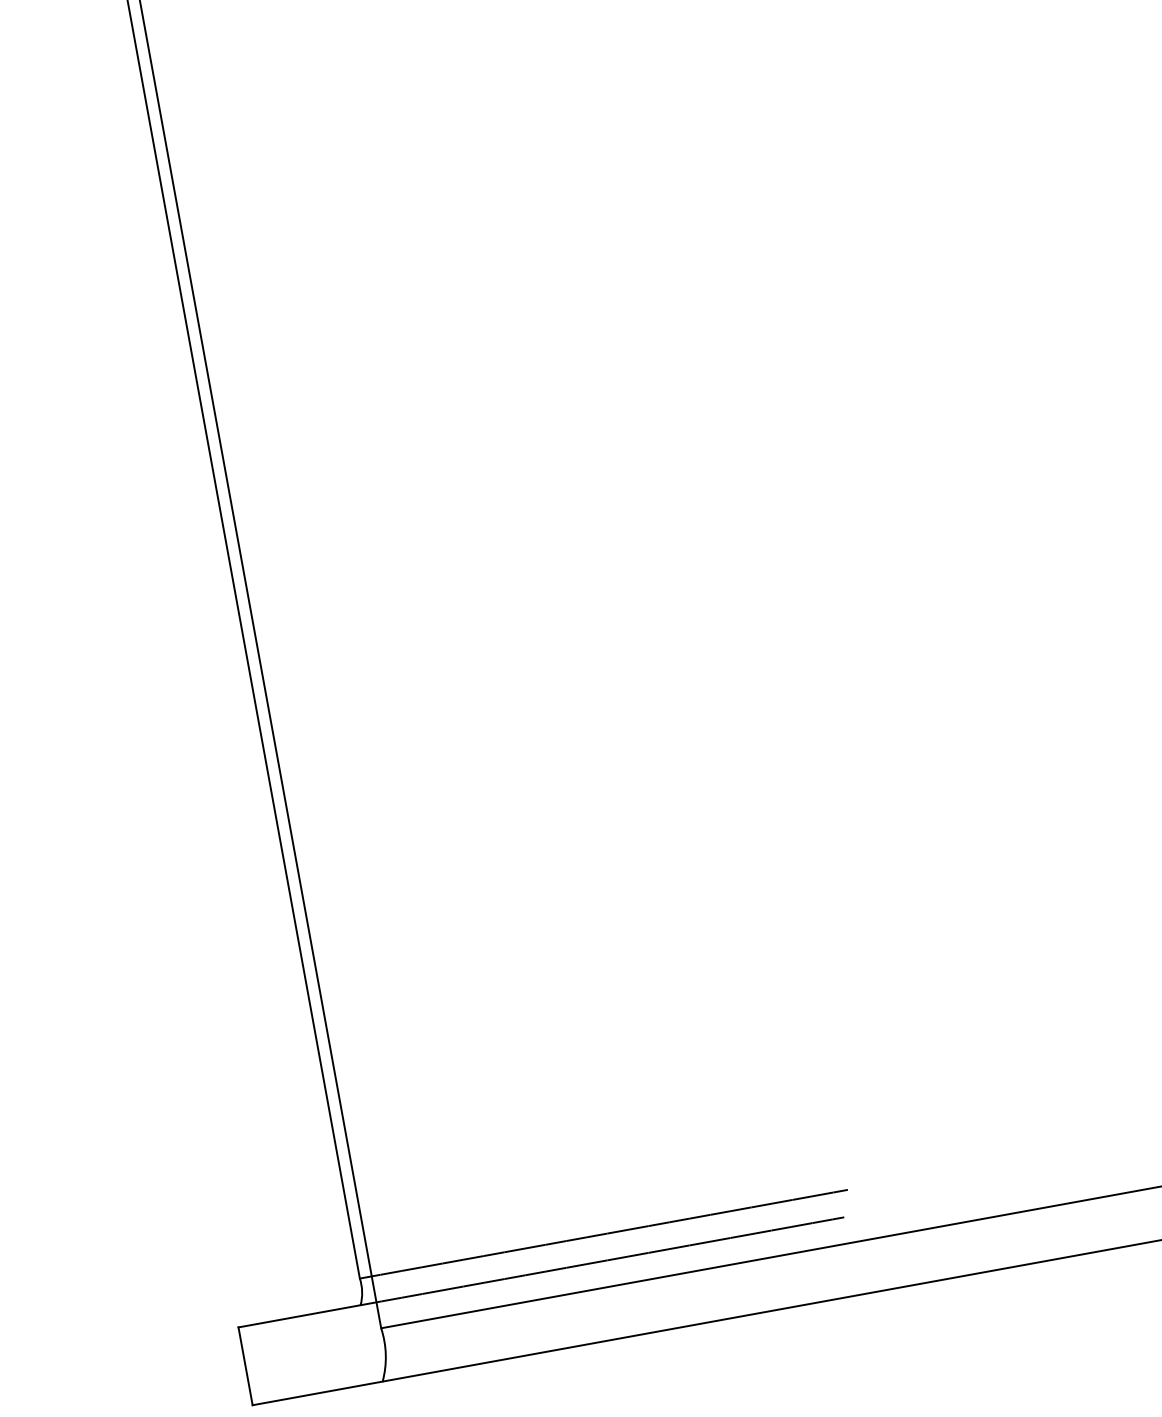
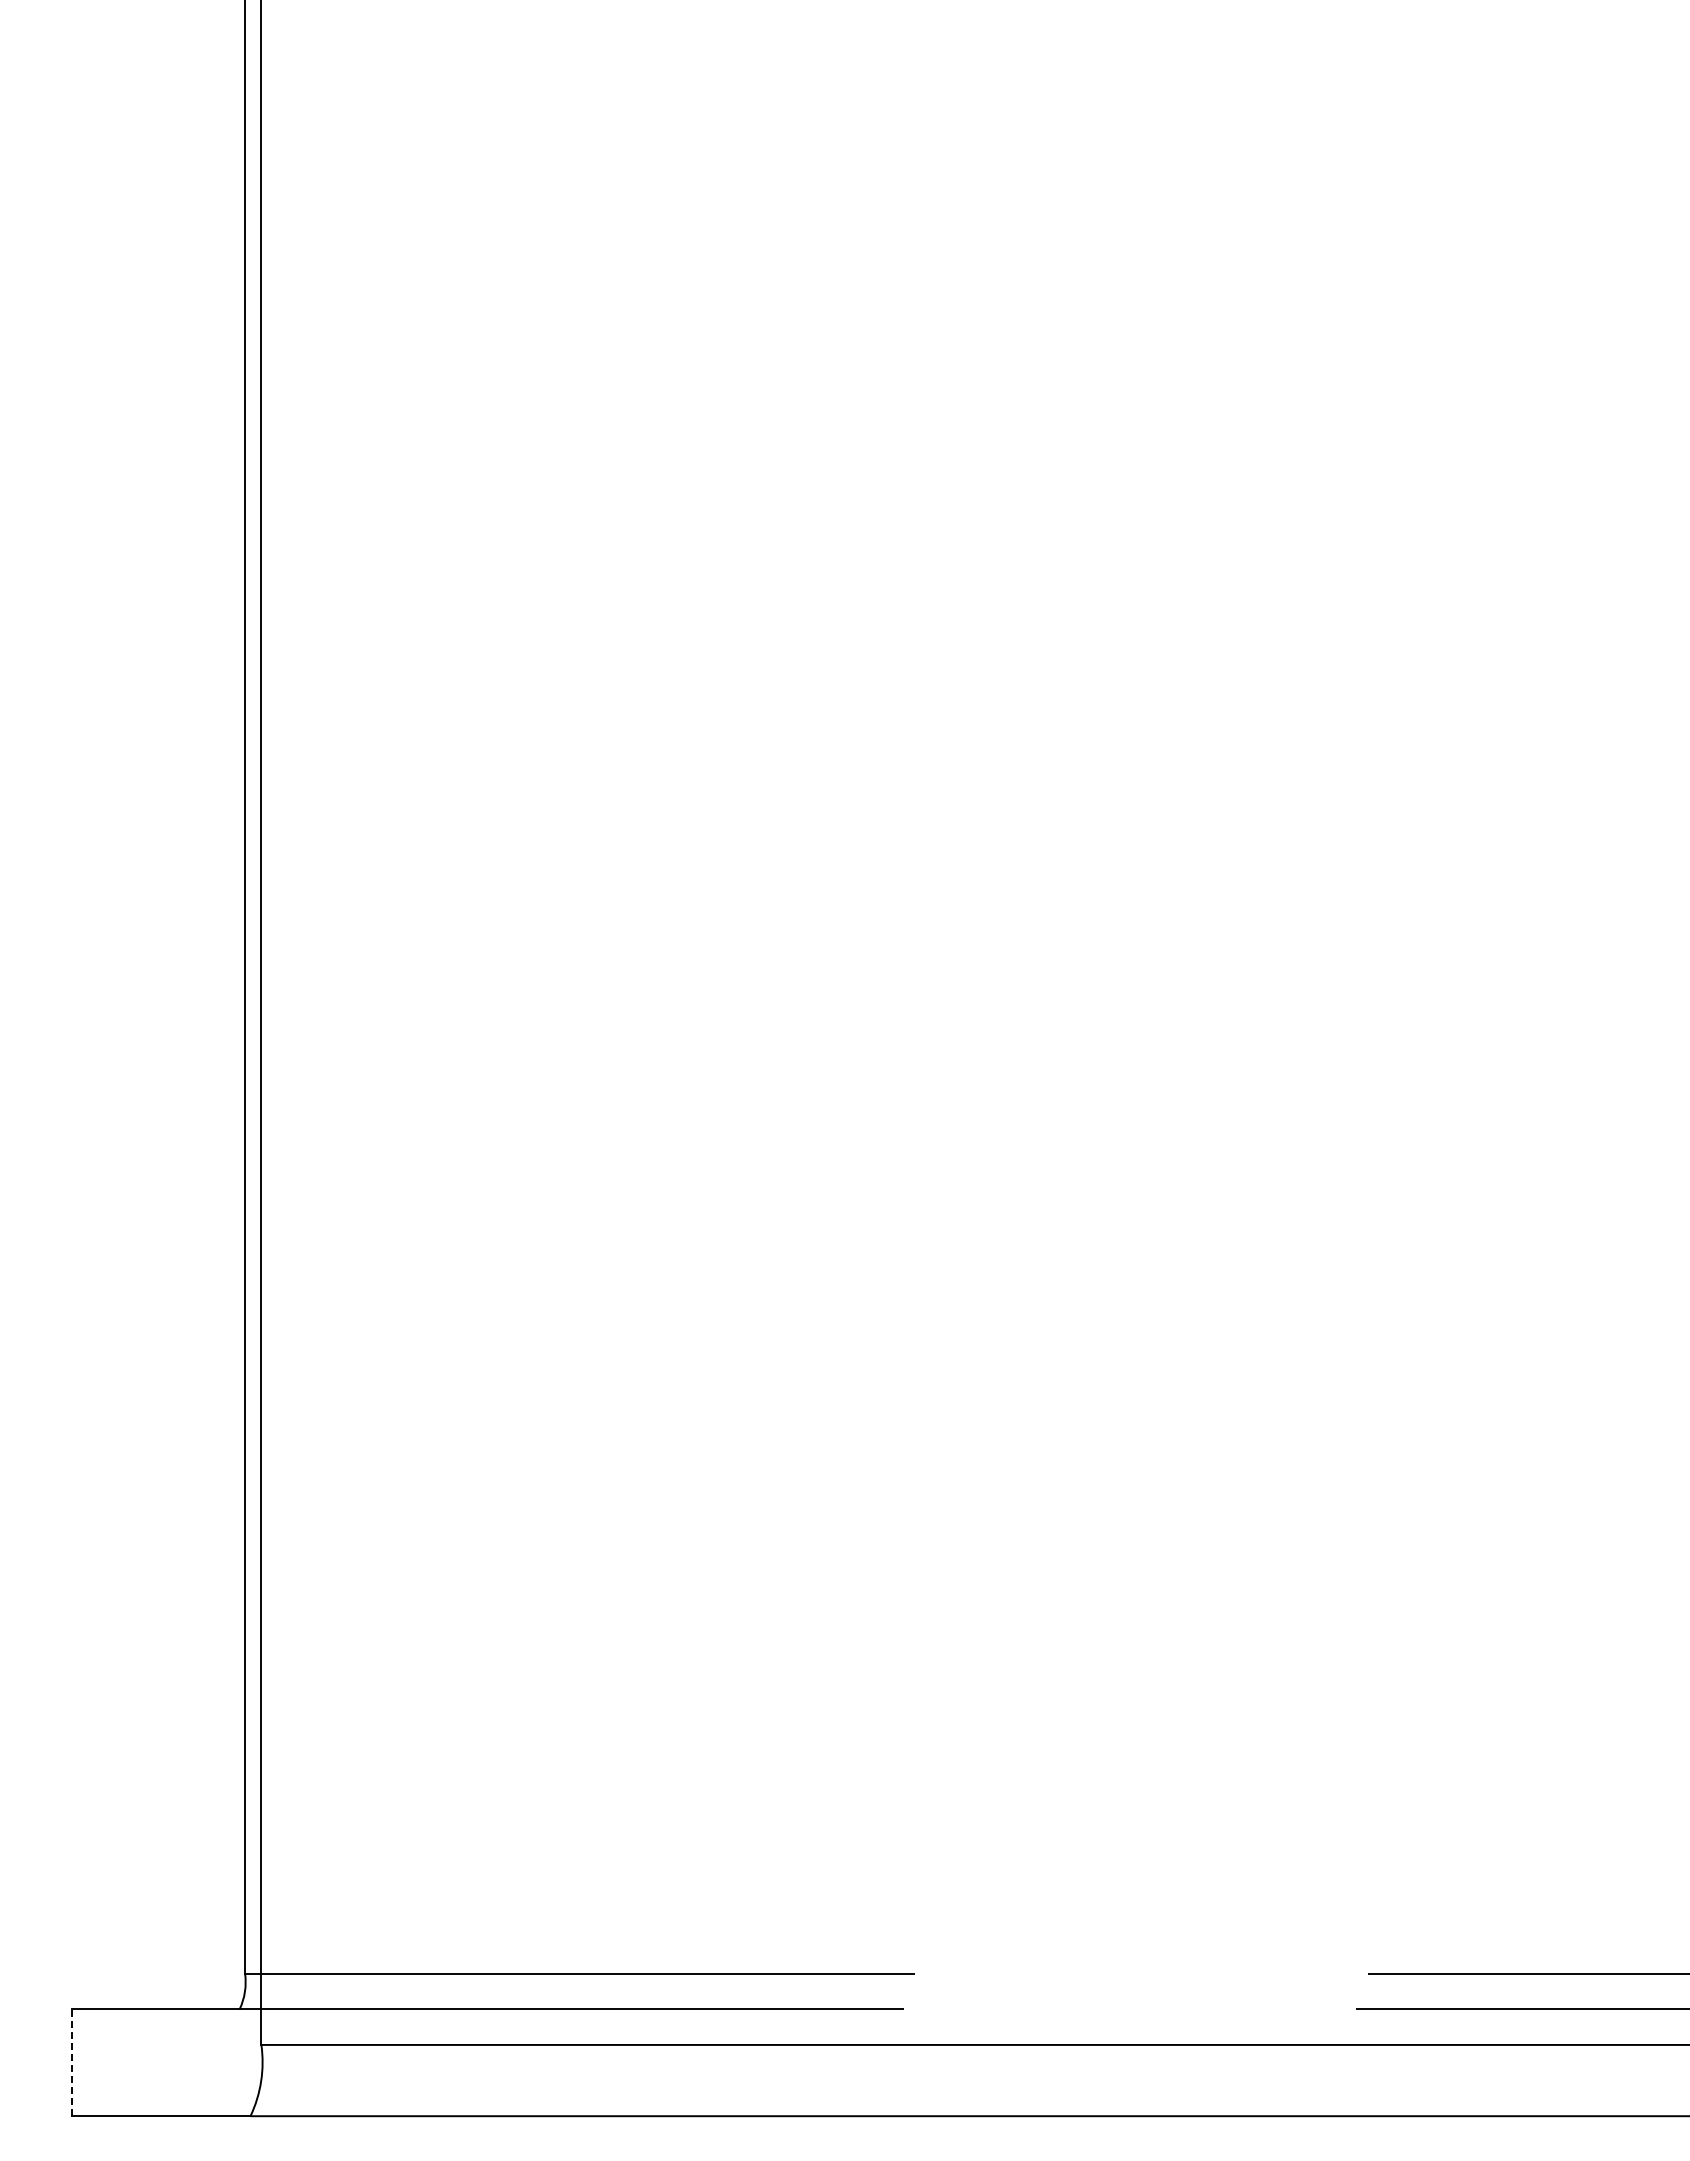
line: (245, 1366) -> (71, 2062), solid -> dashed

